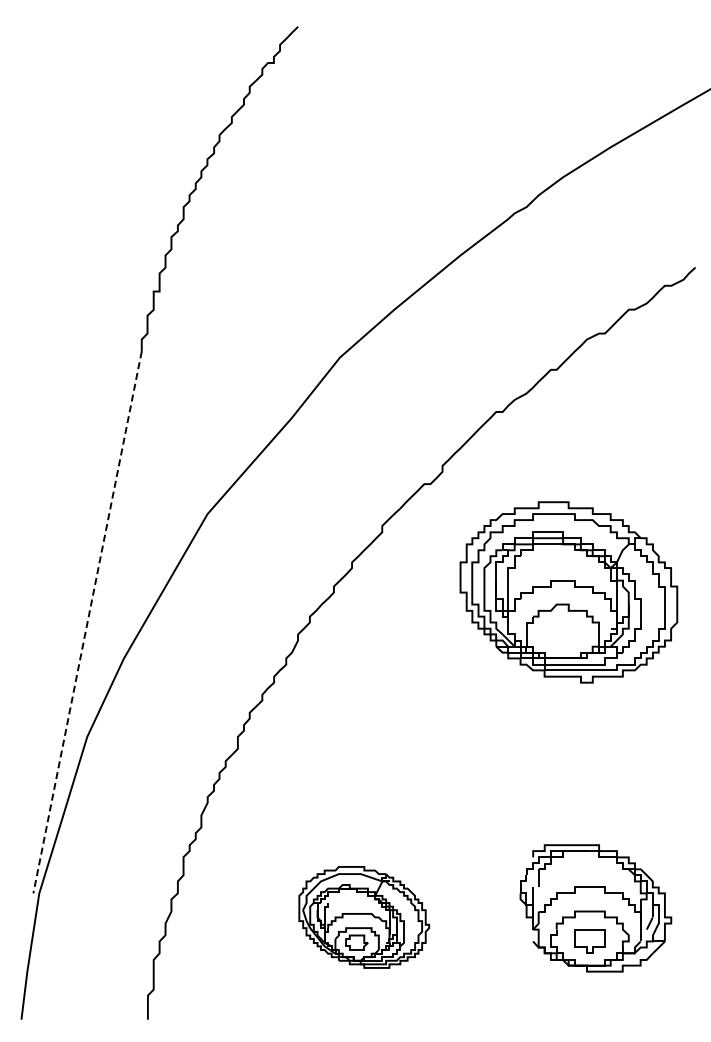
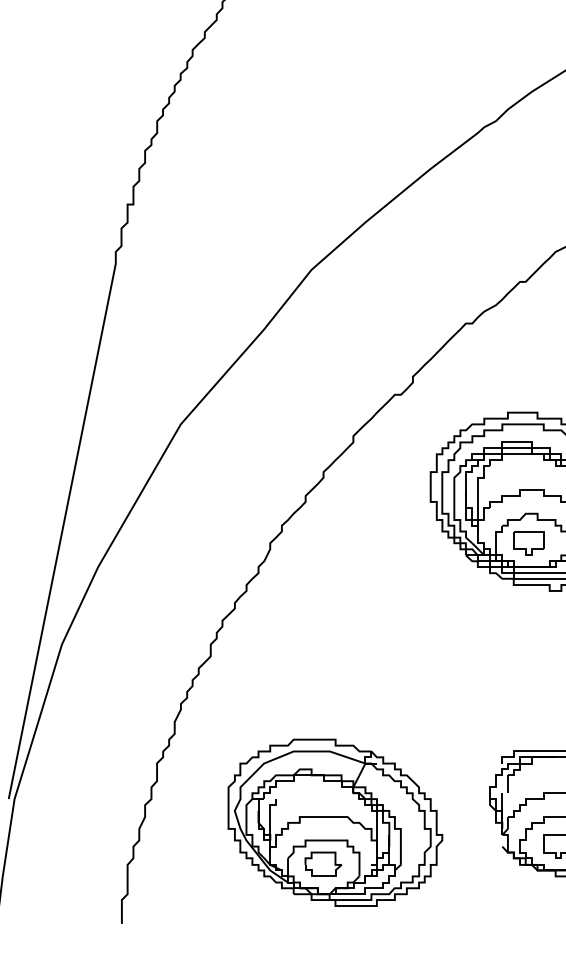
line: (87, 622) -> (62, 531), dashed -> solid
part: (559, 634) -> (528, 543), added
part: (364, 917) -> (335, 822), size x1.67

